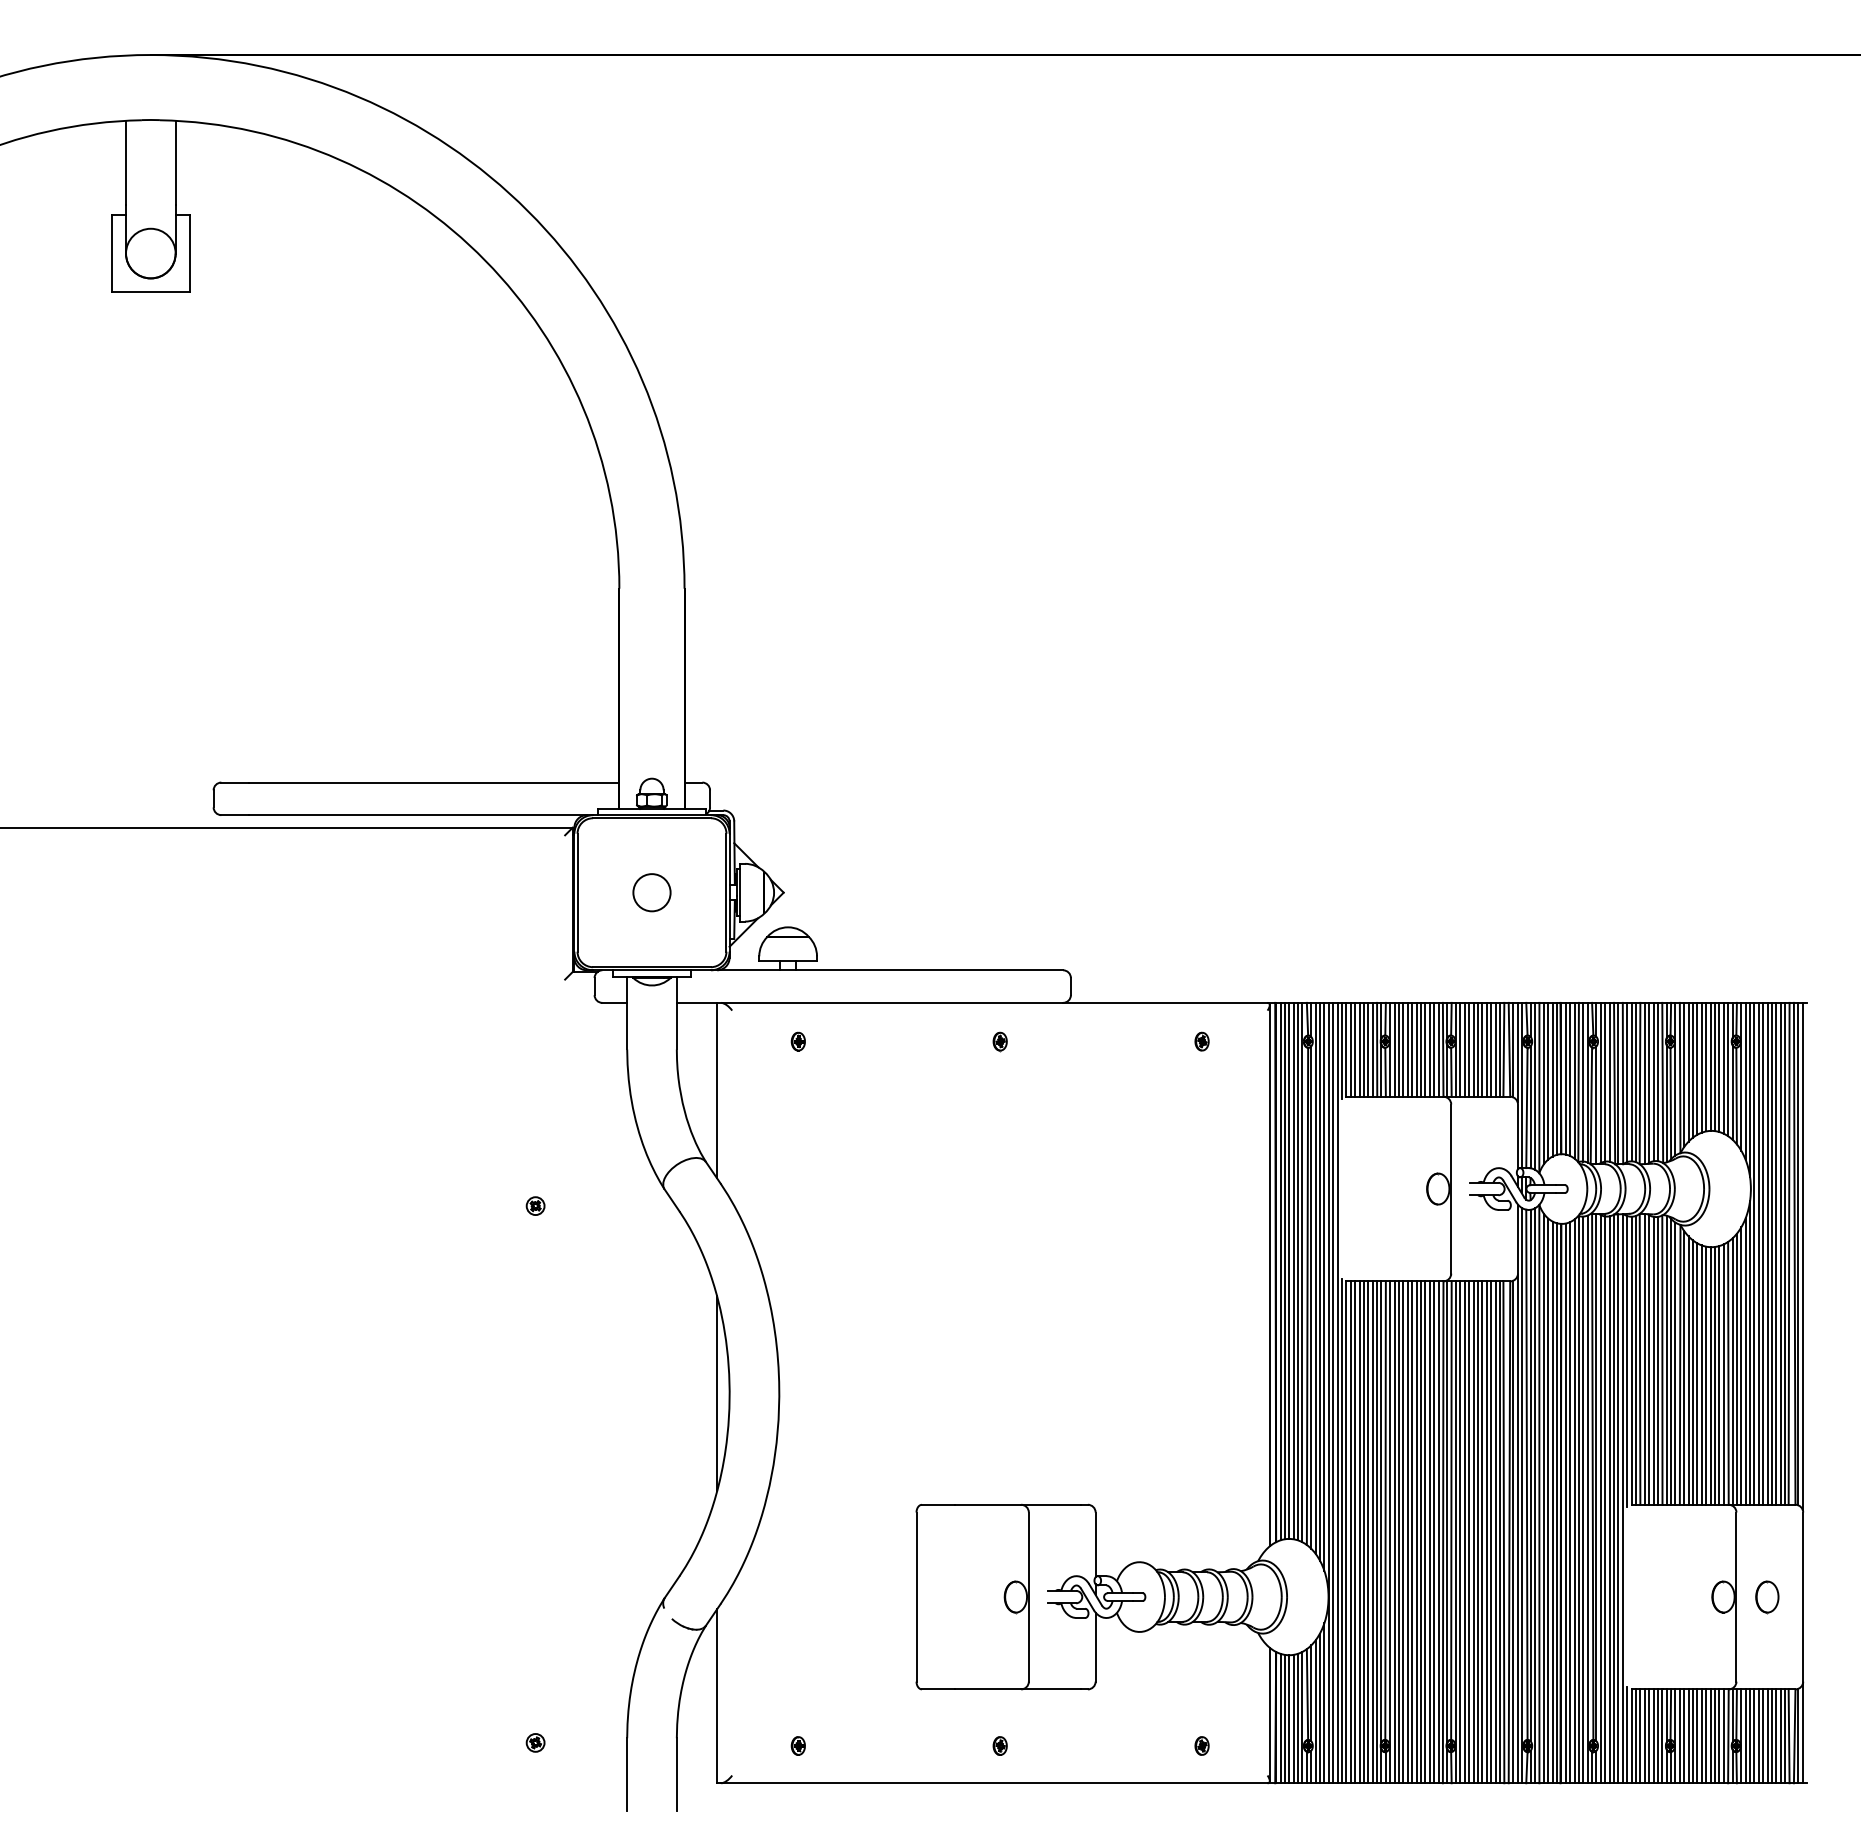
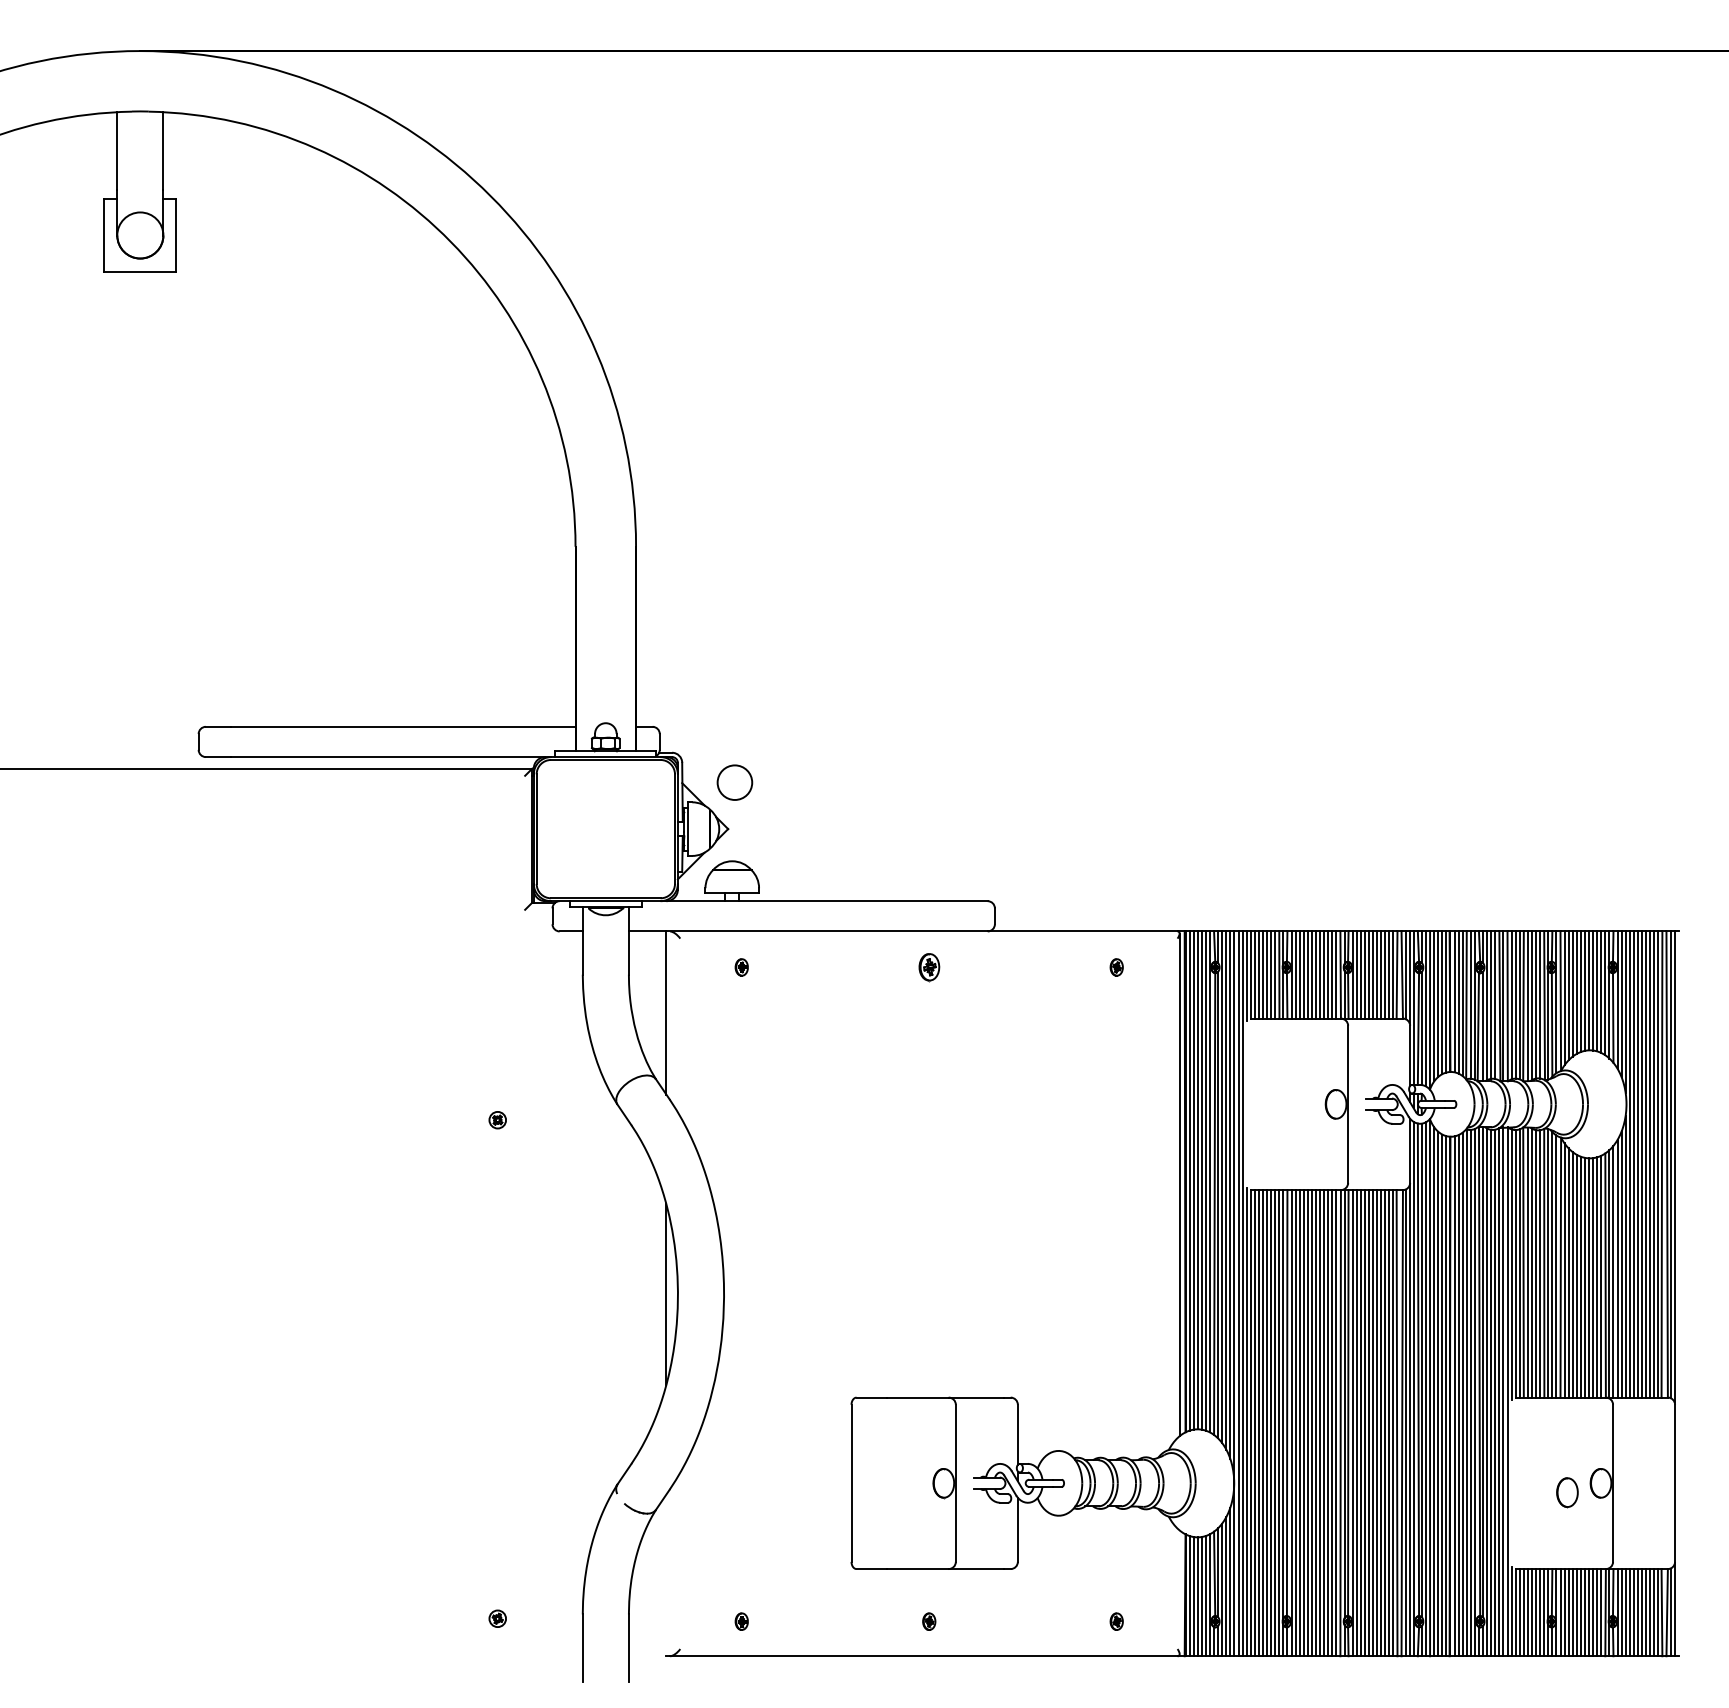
circle: (651, 892) -> (734, 782), moved
part: (999, 1041) -> (928, 967), size x1.6
part: (1767, 1597) -> (1567, 1493), moved
line: (717, 1696) -> (666, 1575), removed
line: (1269, 1713) -> (1179, 1591), removed

